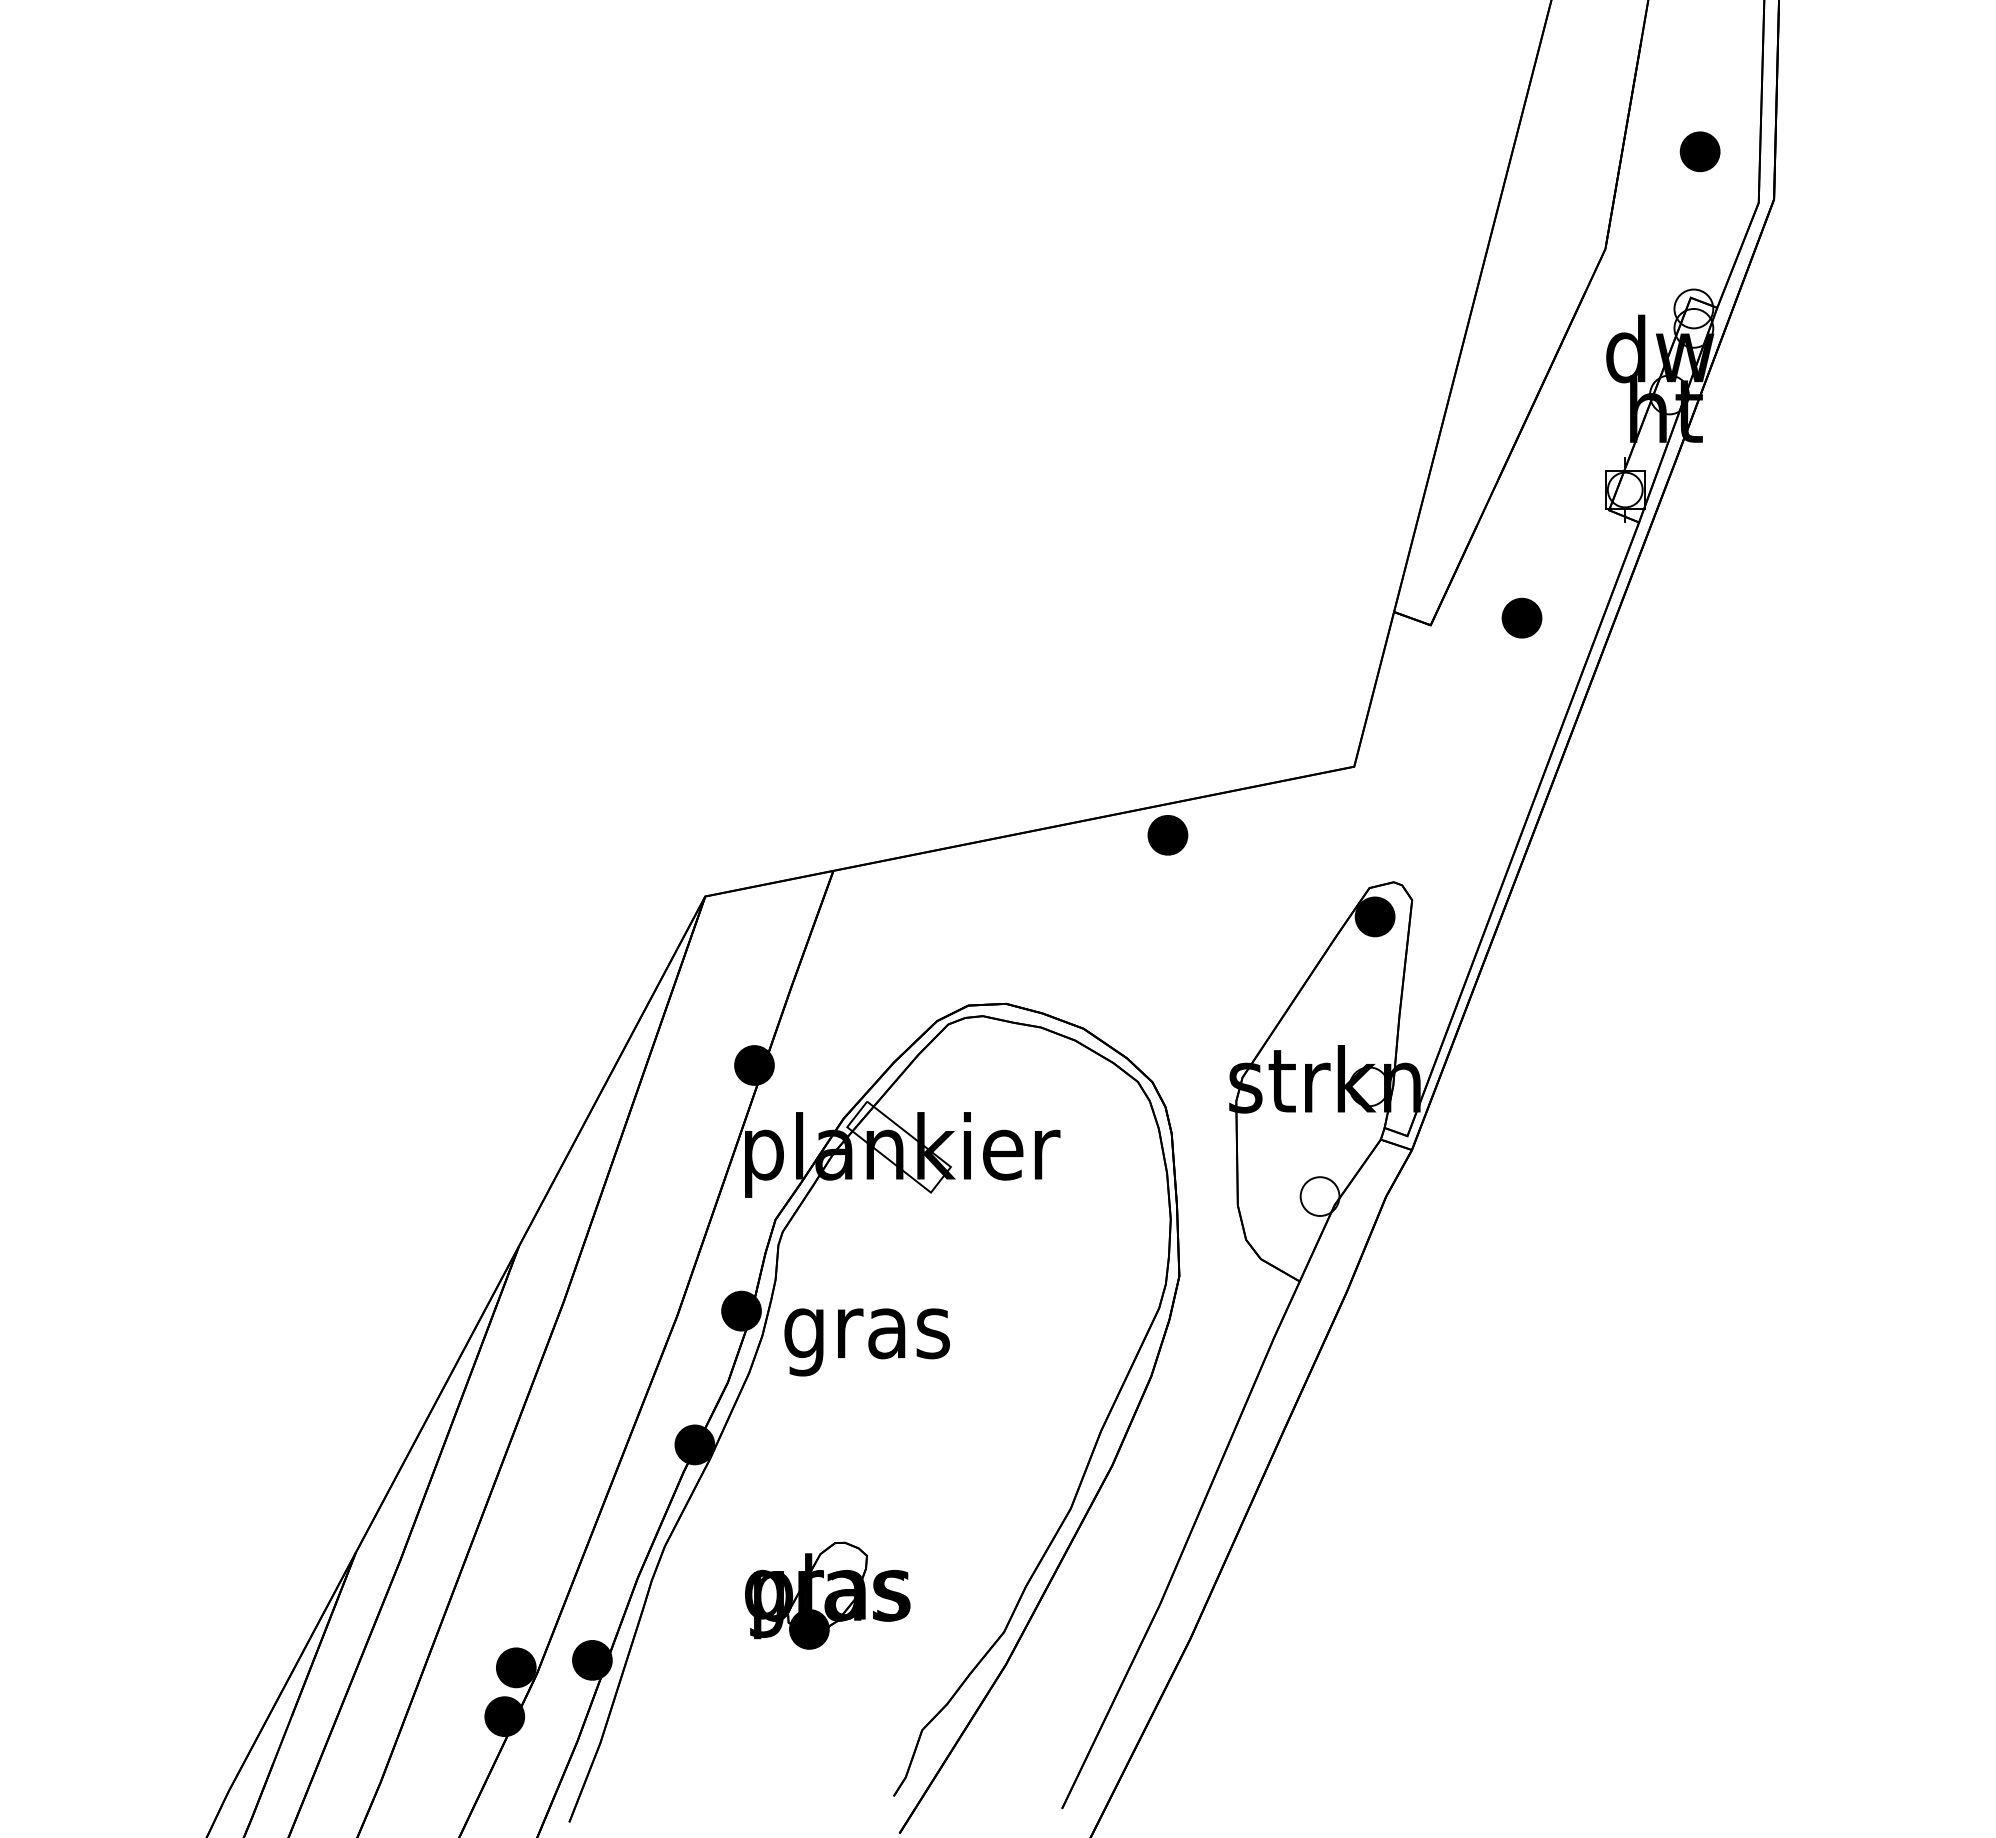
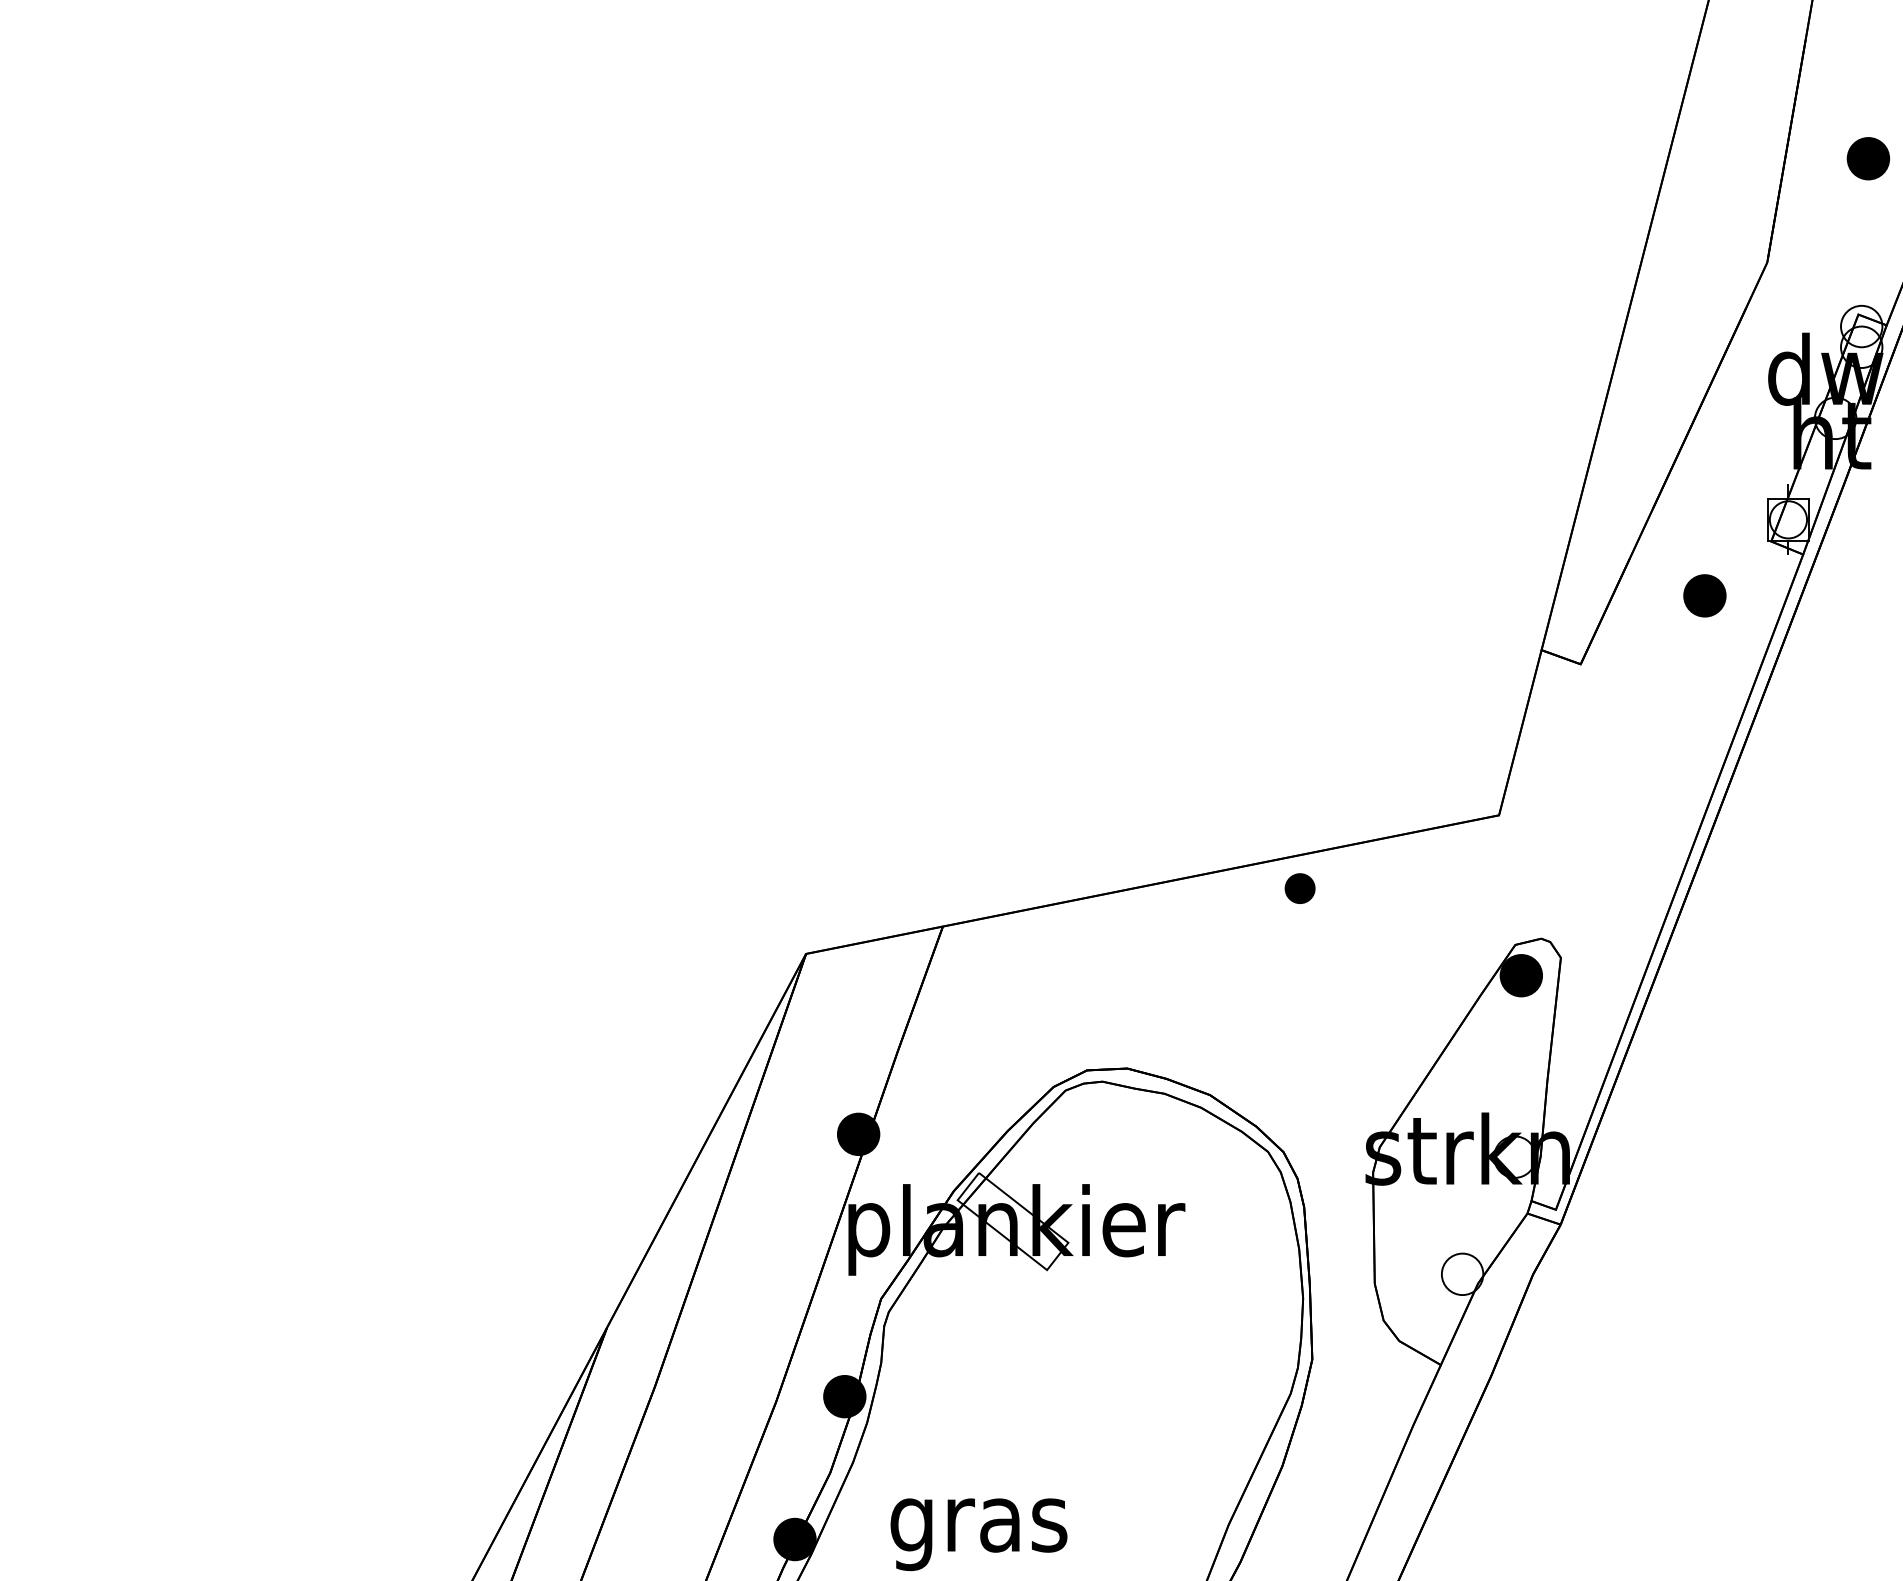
part: (1521, 617) -> (1704, 595), moved
part: (1167, 835) -> (1299, 888), size x0.7
text: (866, 1342) -> (978, 1534), moved

